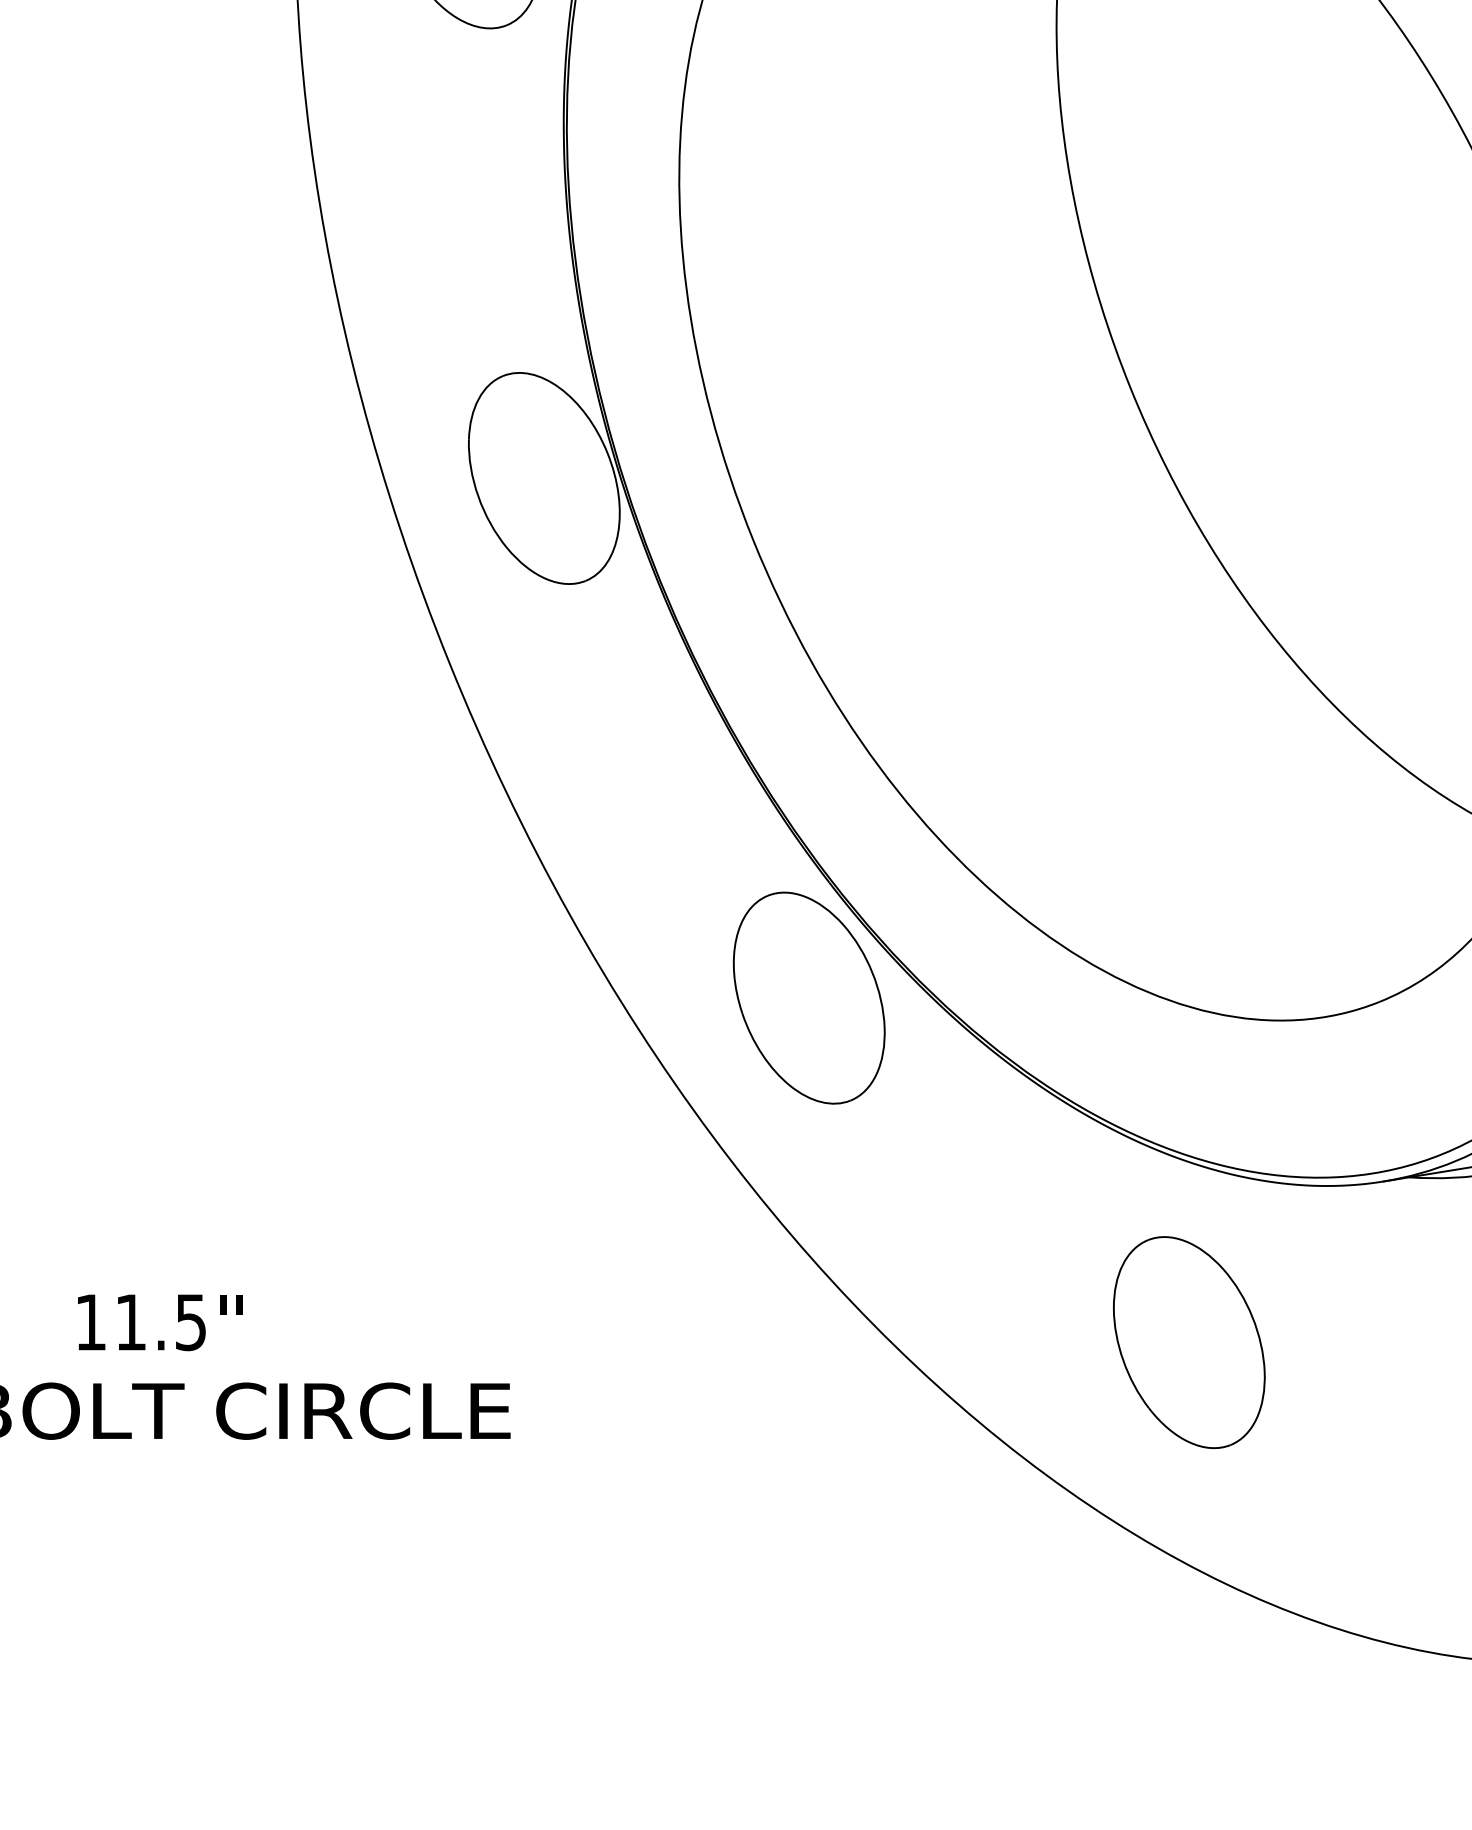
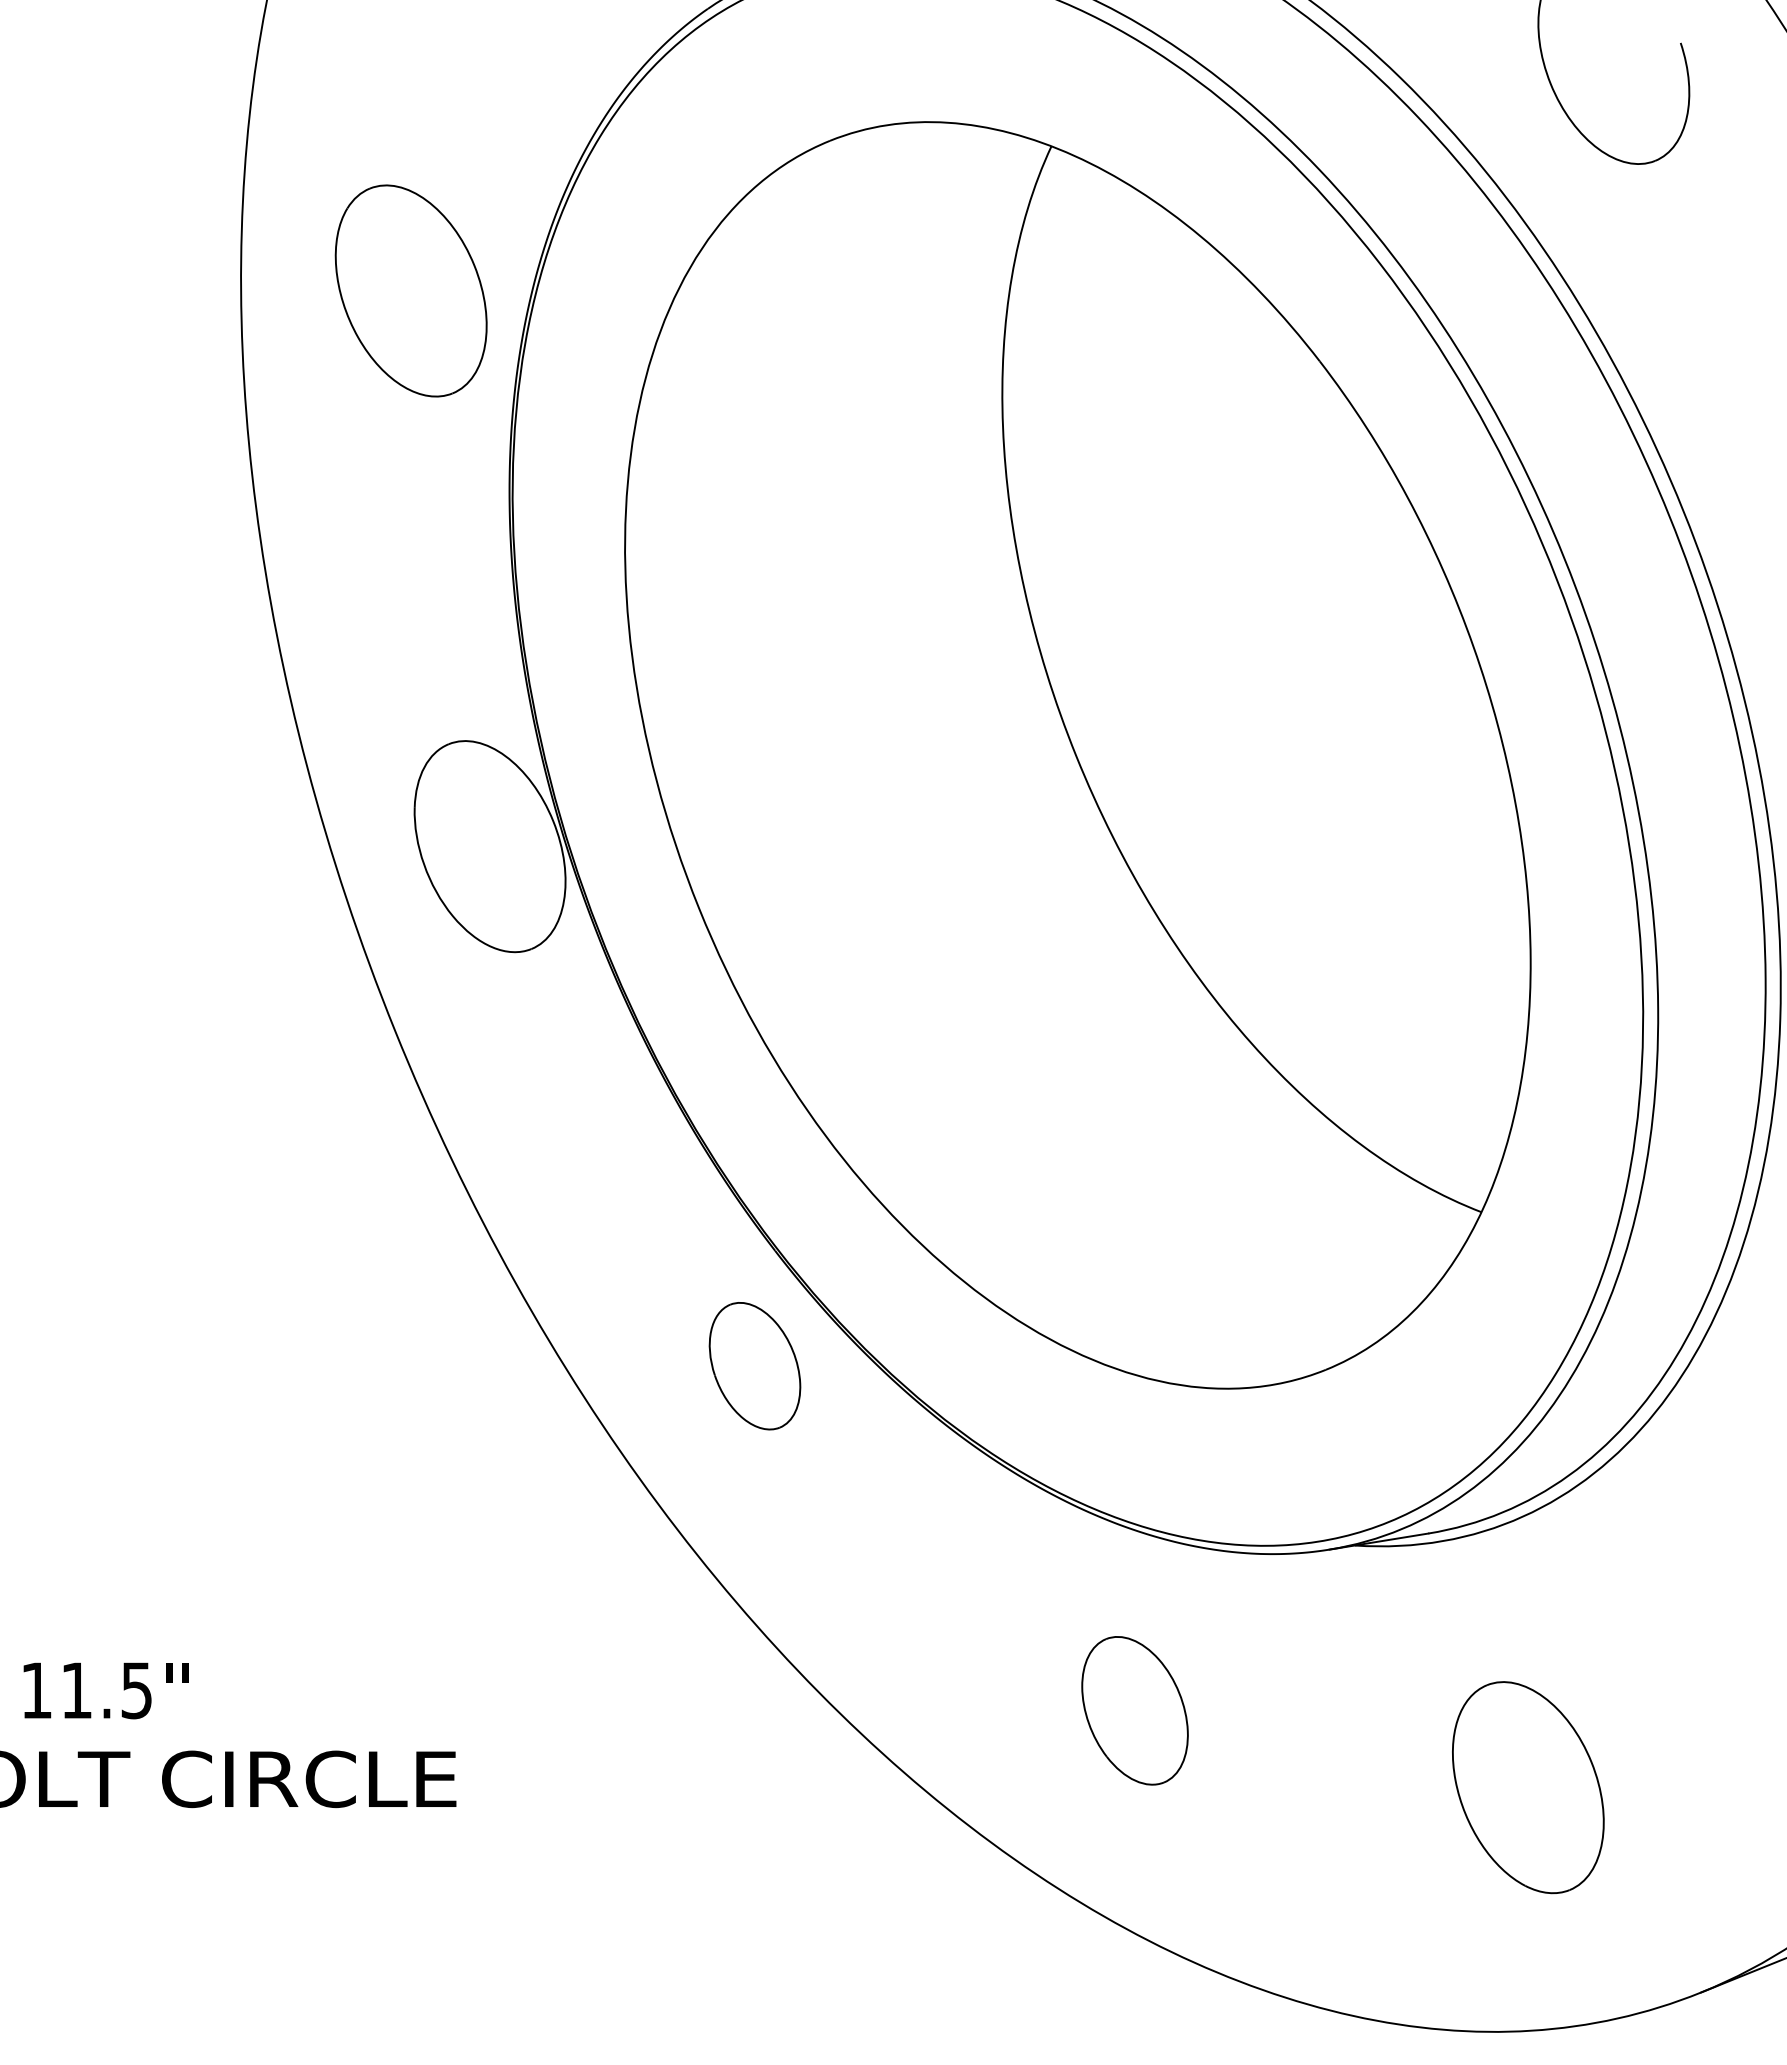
part: (808, 997) -> (754, 1365), size x0.6
part: (1188, 1342) -> (1134, 1710), size x0.7

